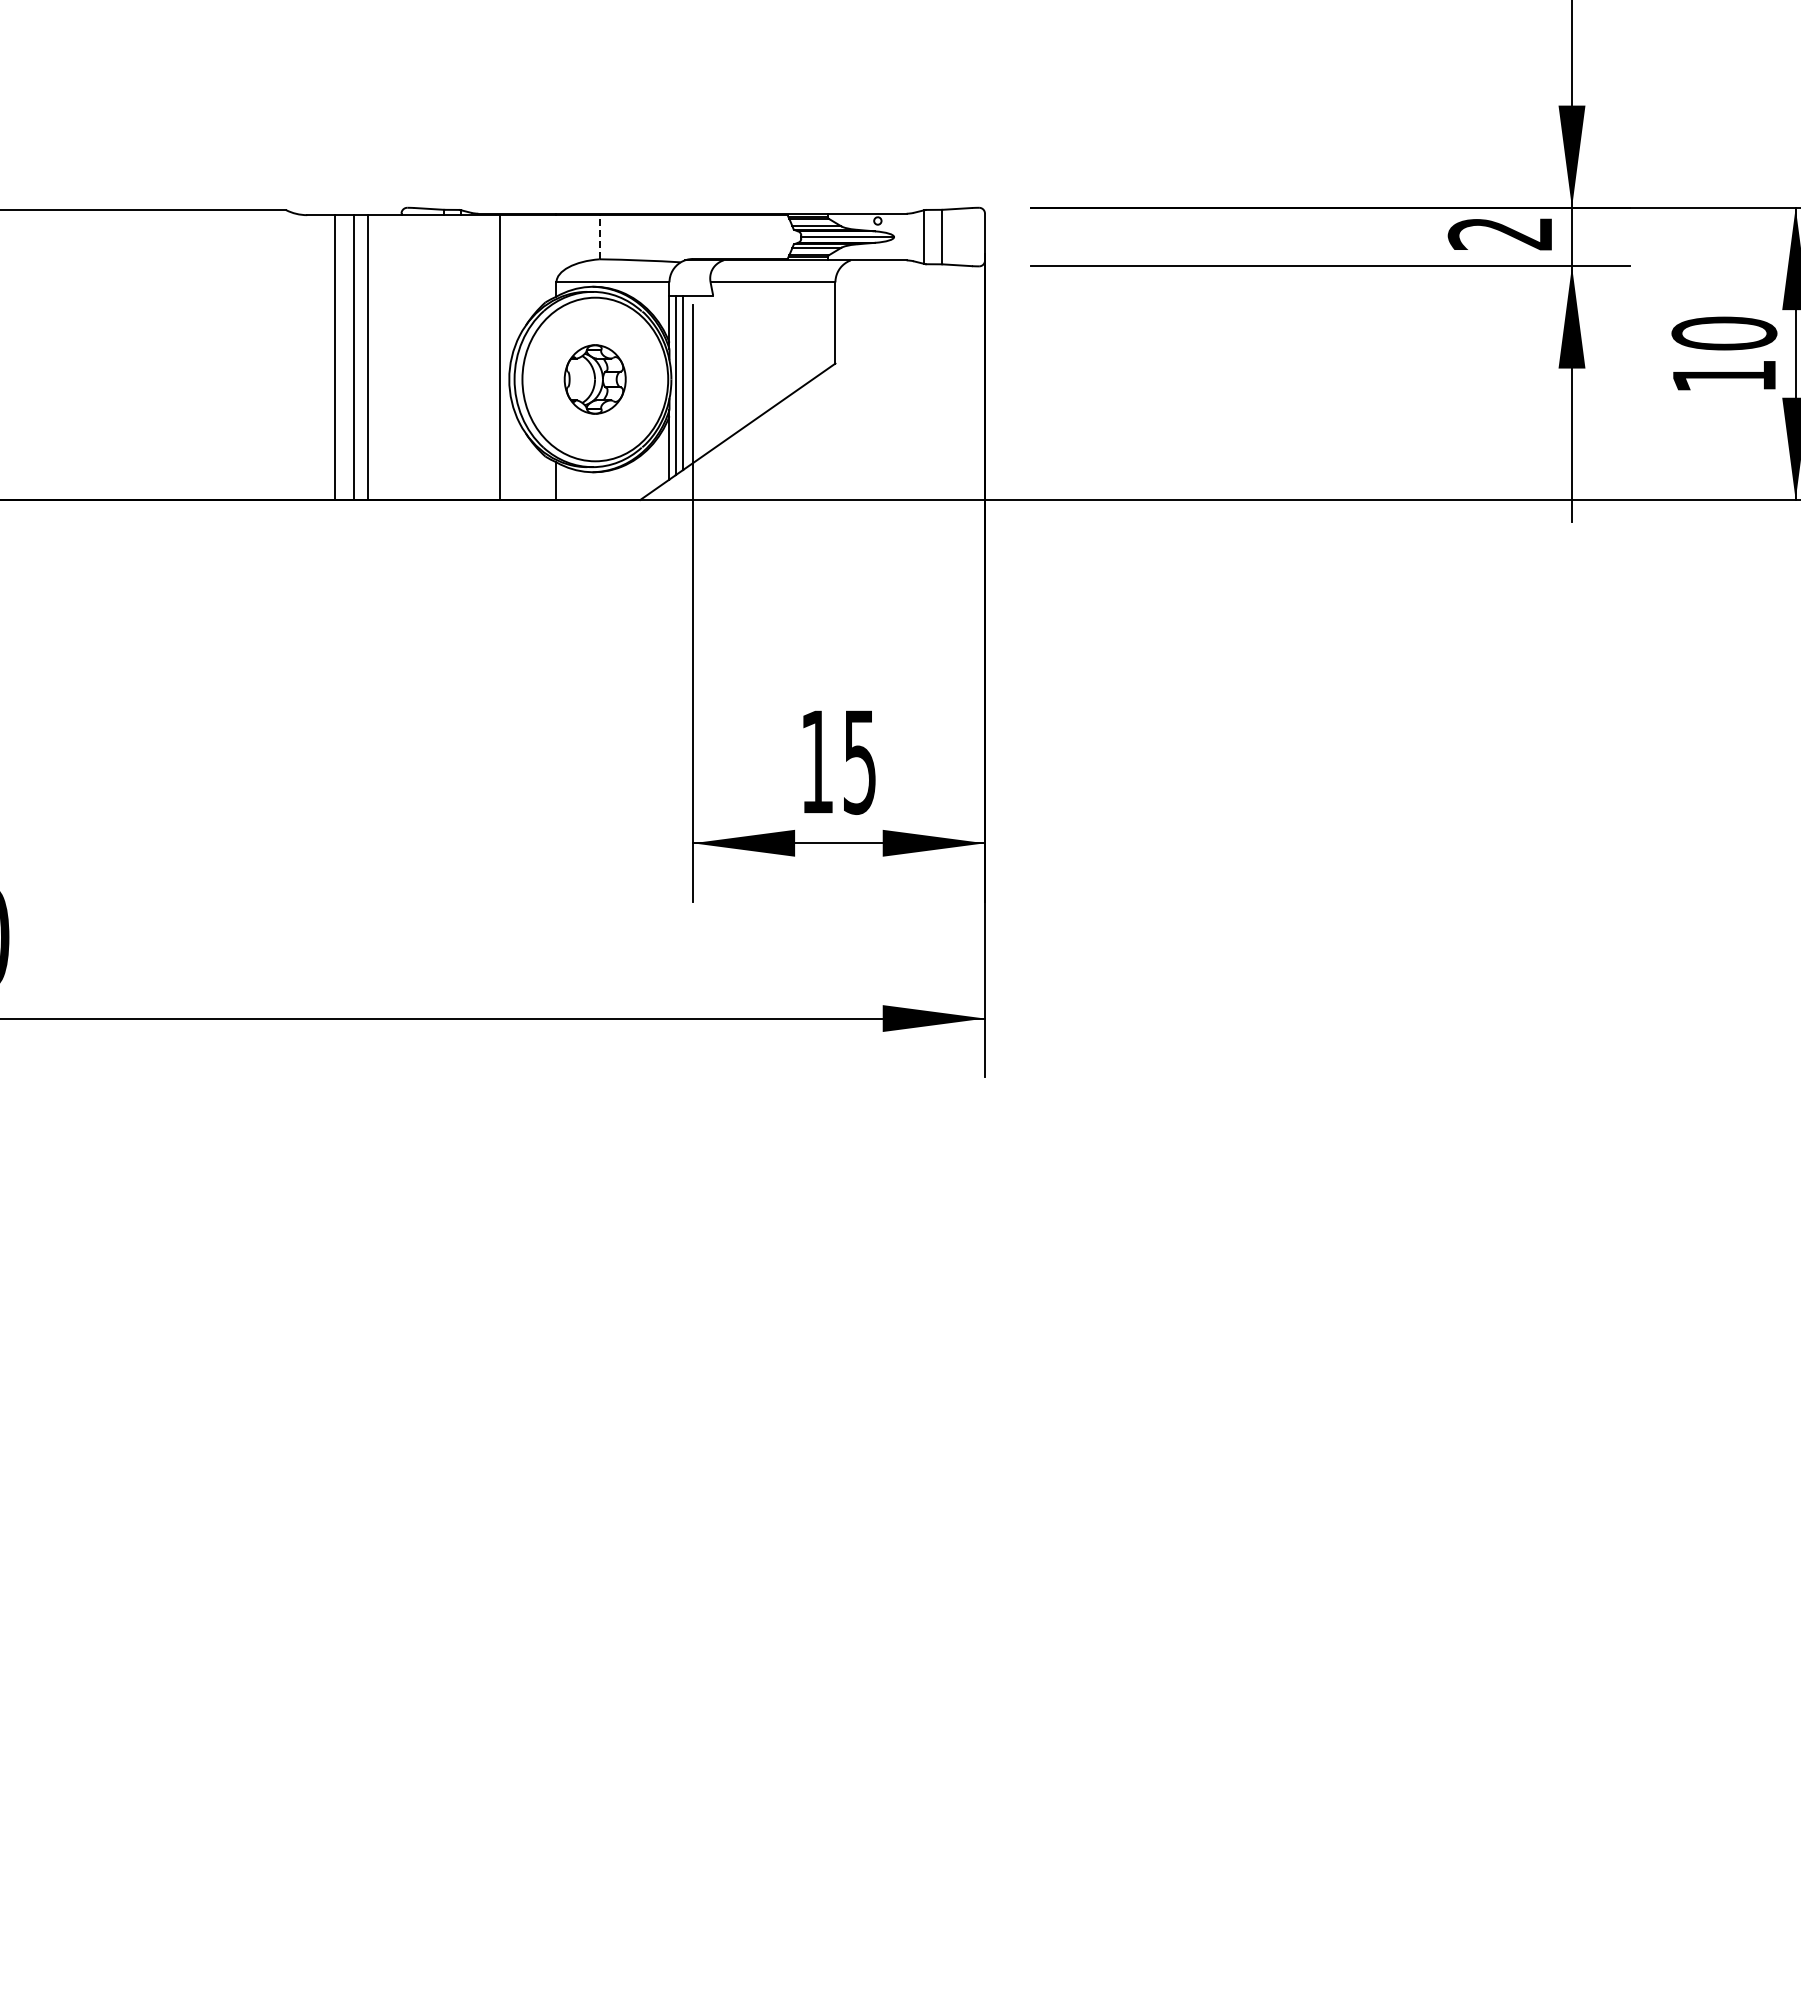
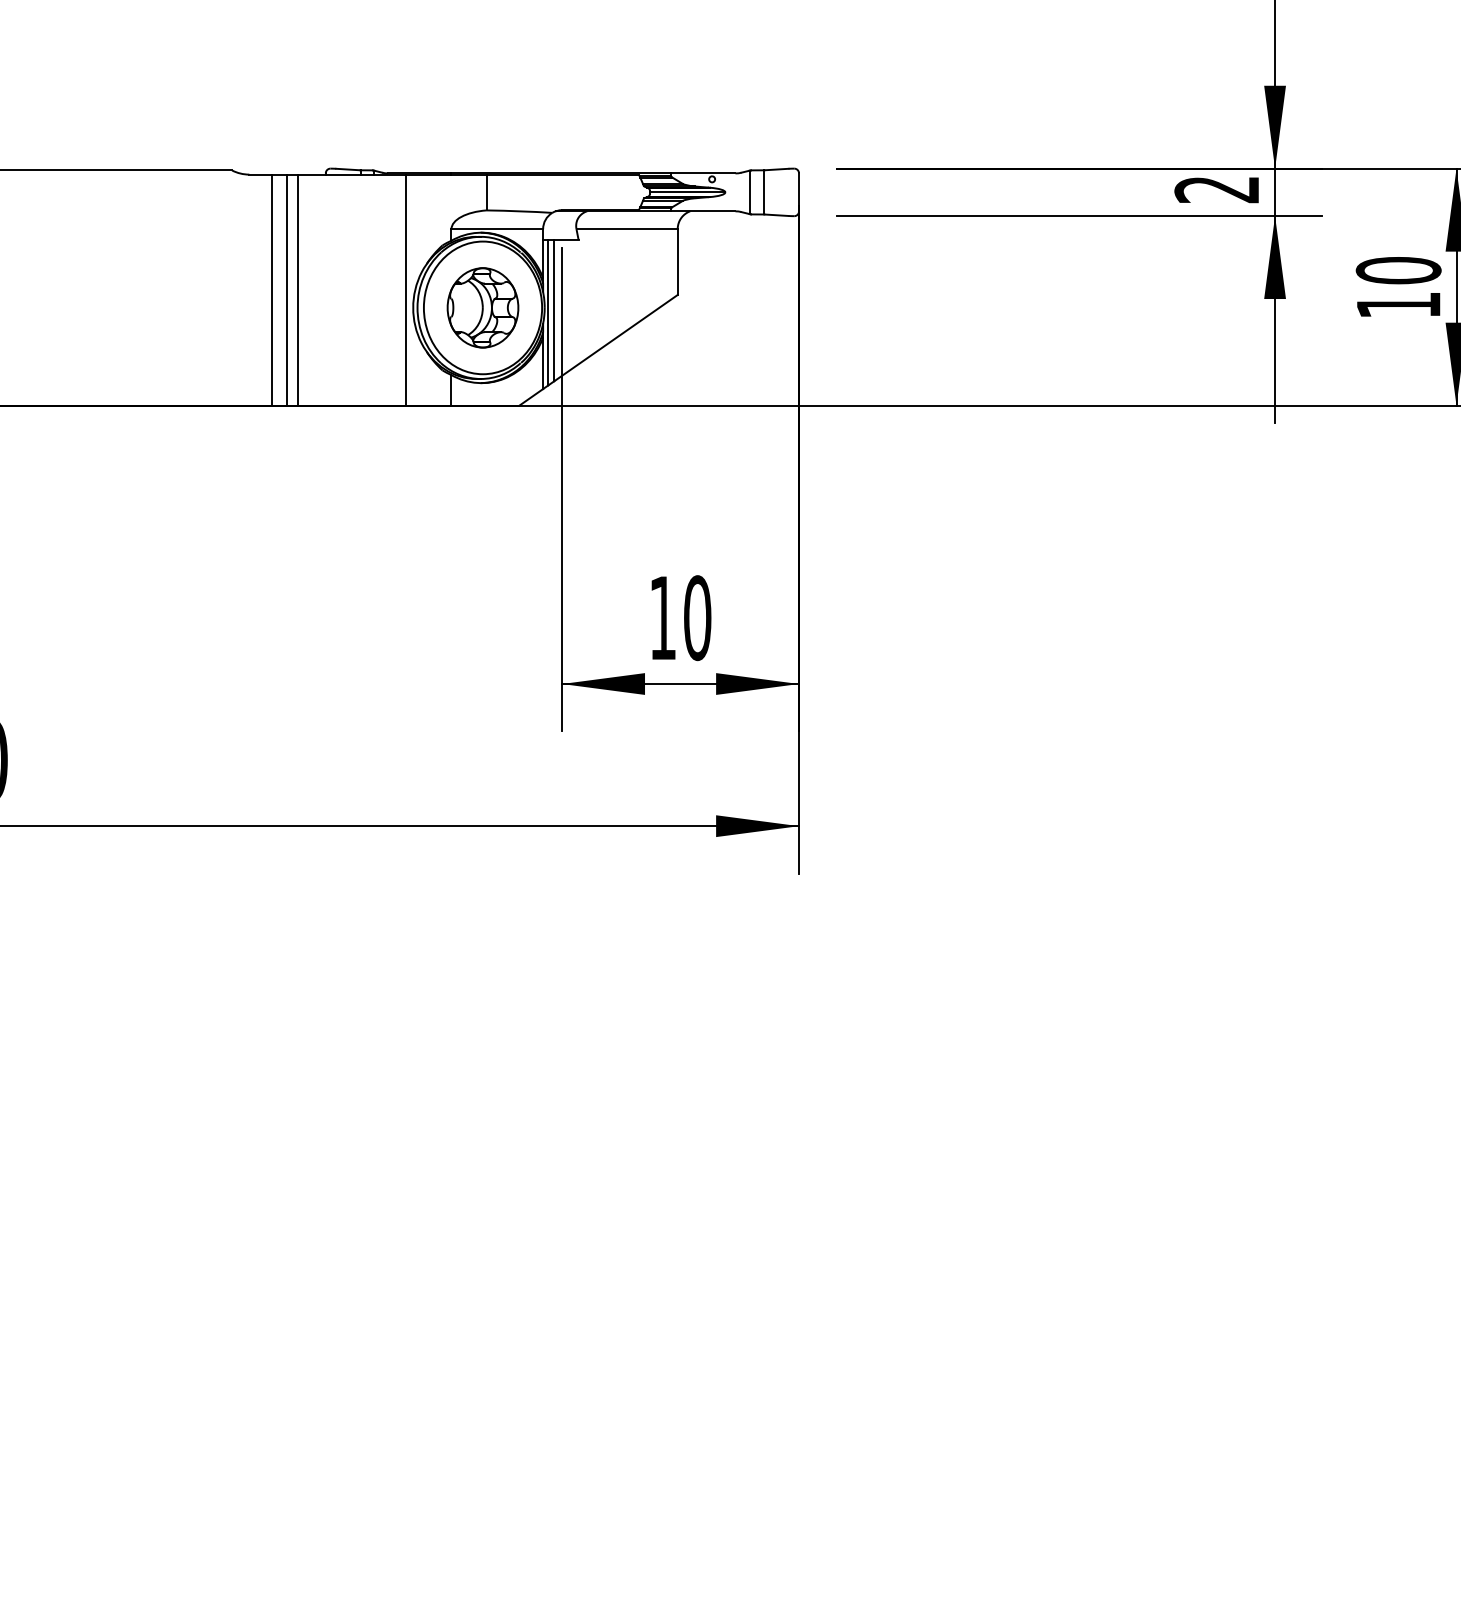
line: (599, 236) -> (486, 191), dashed -> solid
part: (594, 379) -> (482, 307), size x1.43
text: (859, 761) -> (697, 617), 15 -> 10

